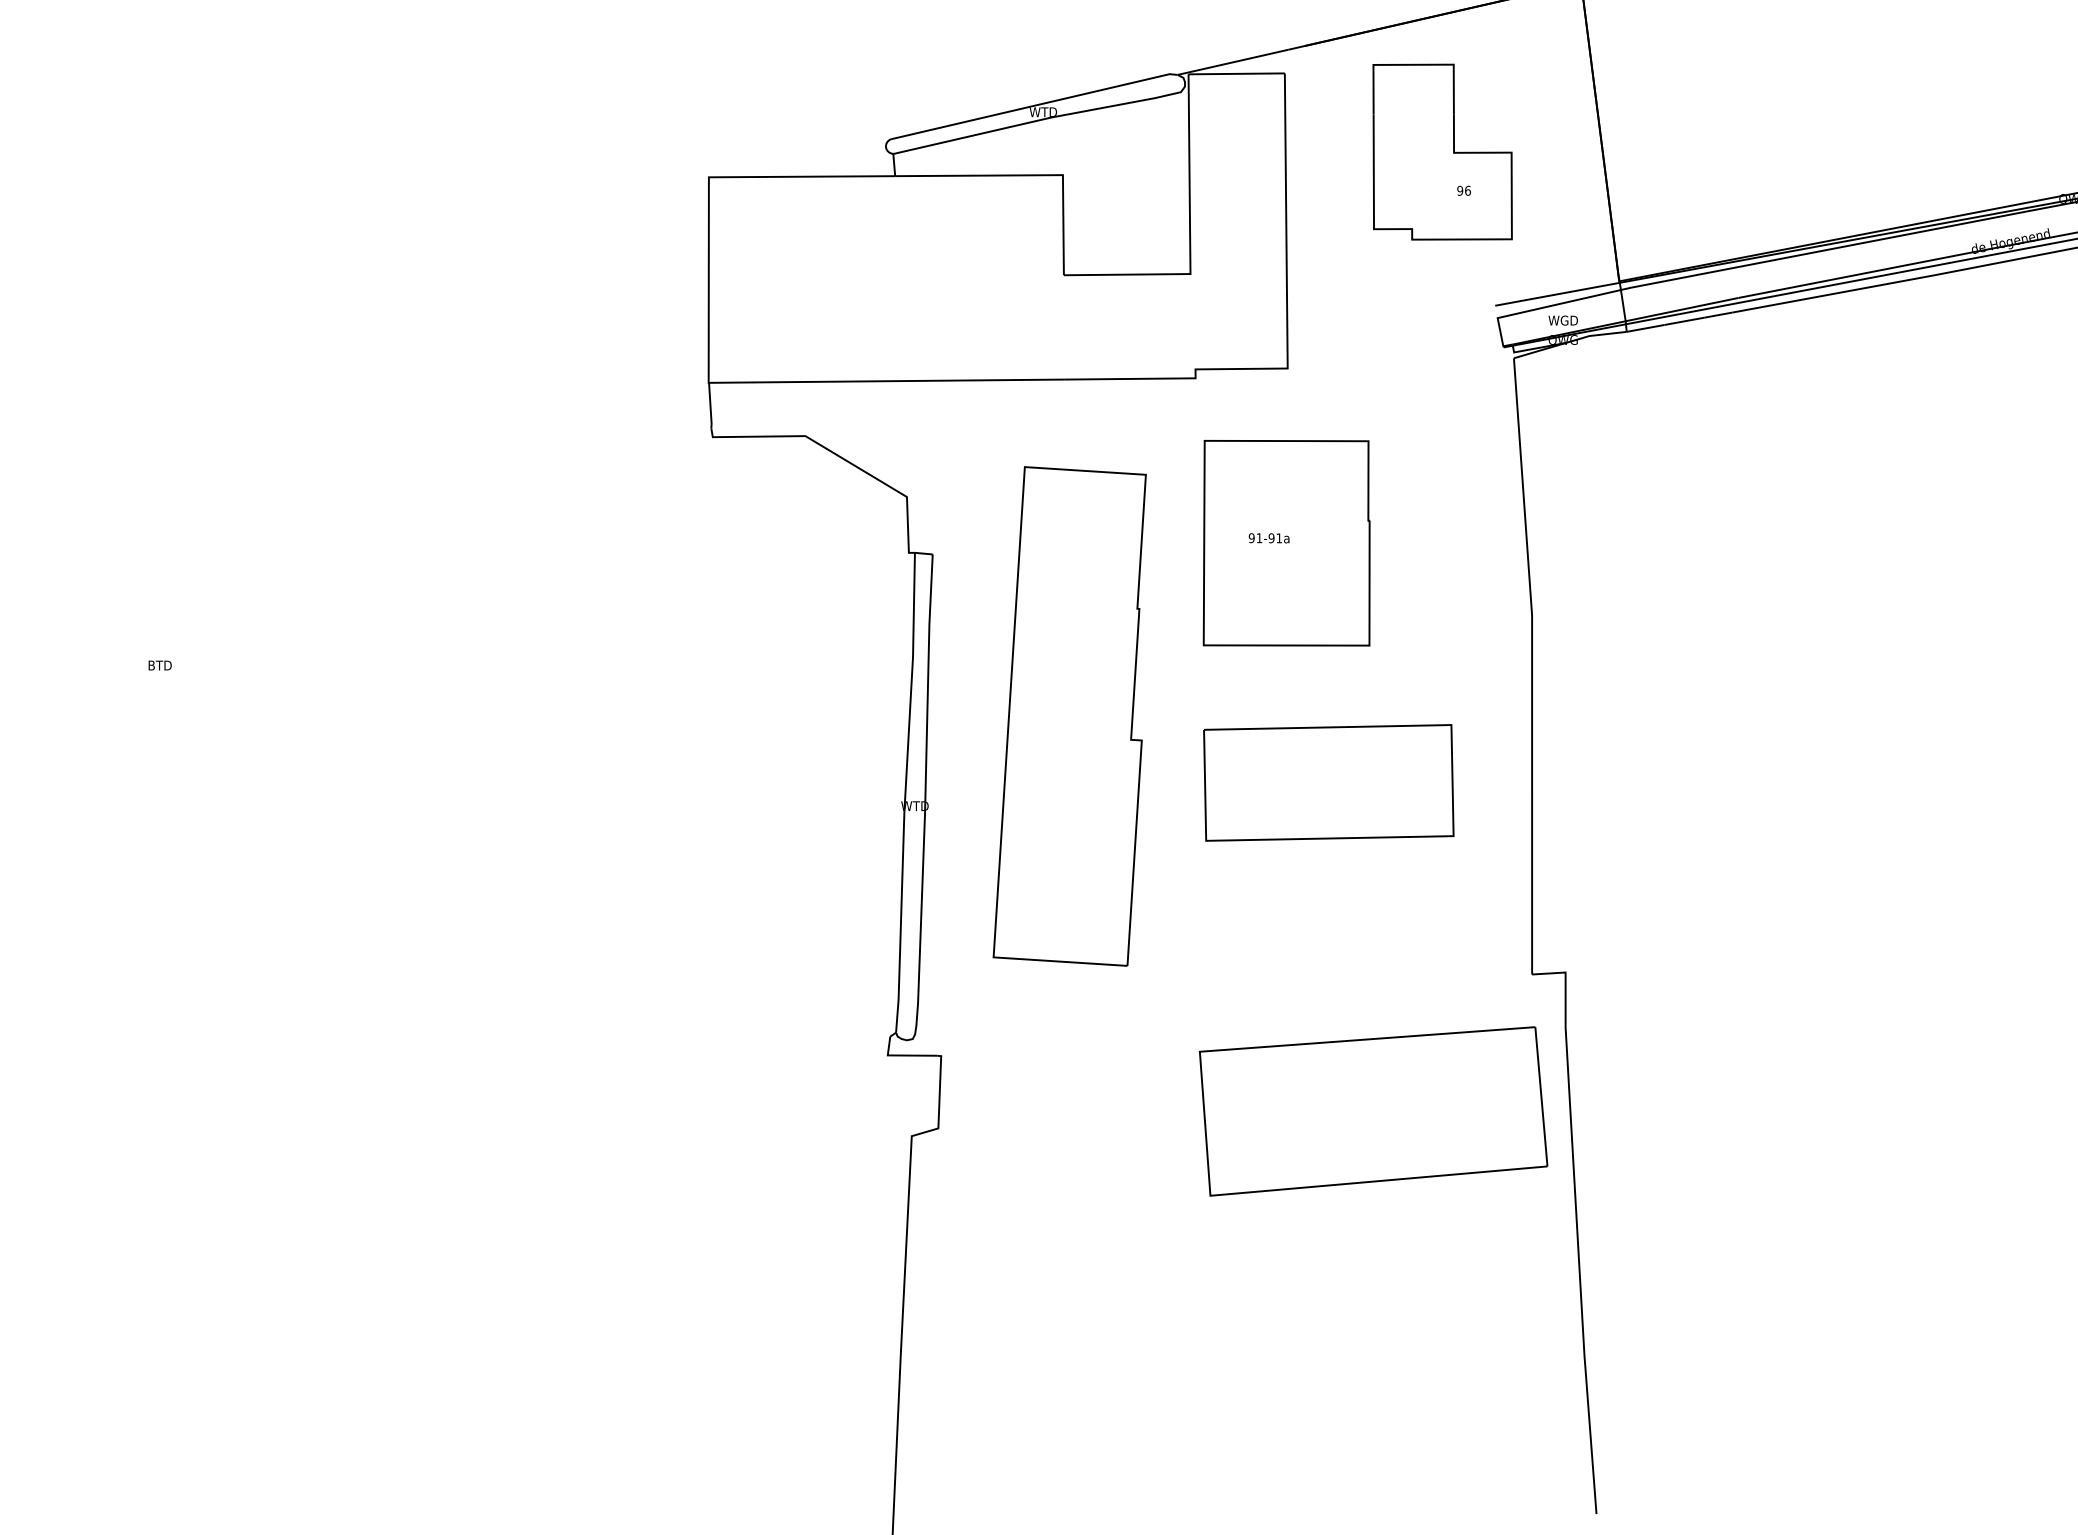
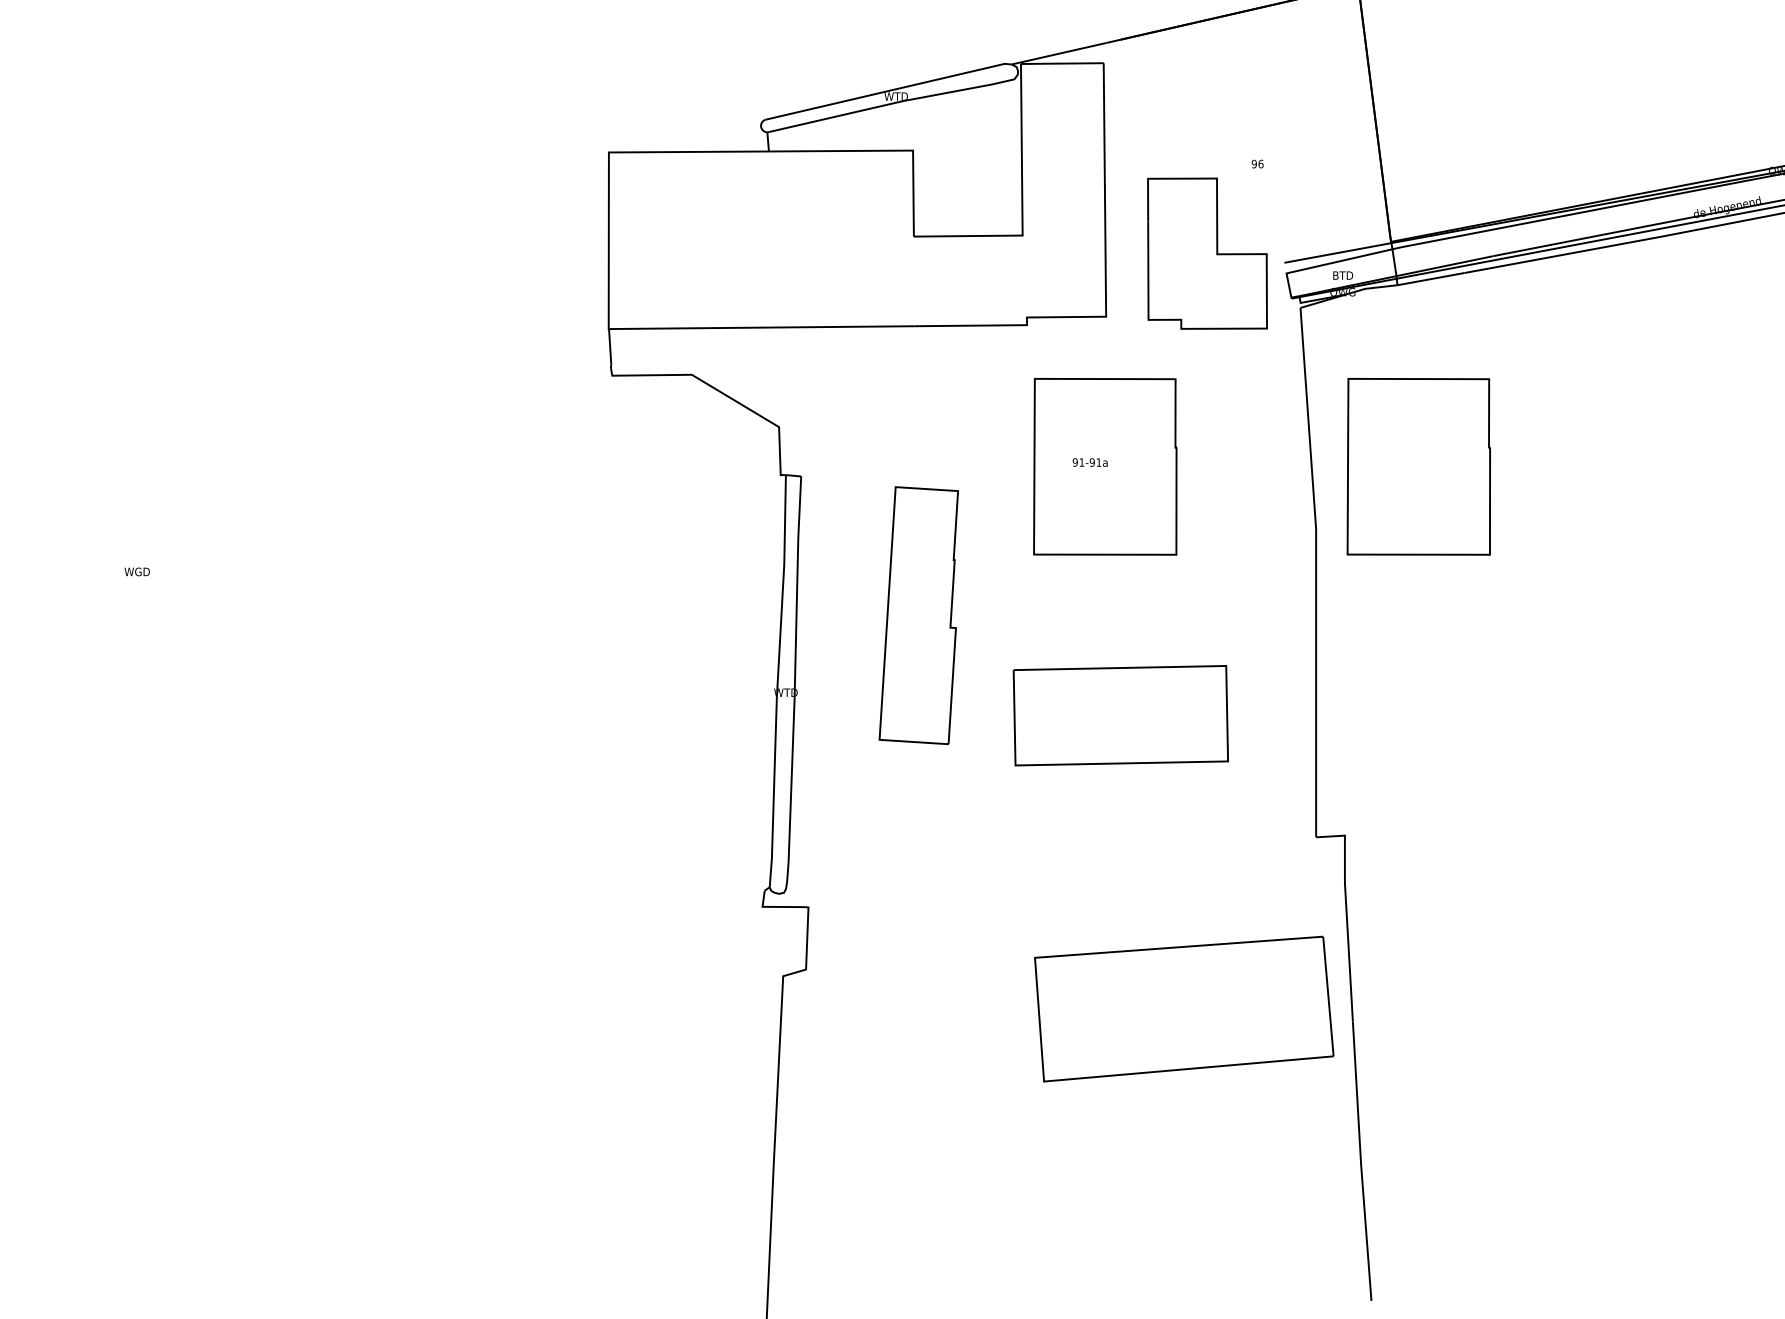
part: (1442, 151) -> (1207, 253), moved
text: (1562, 320) -> (1342, 275), WGD -> BTD
part: (1651, 543) -> (1418, 467), added
text: (159, 665) -> (136, 571), BTD -> WGD
part: (1069, 716) -> (918, 615), size x0.6
part: (1328, 782) -> (1120, 715), moved
part: (1373, 1111) -> (1184, 1009), moved

